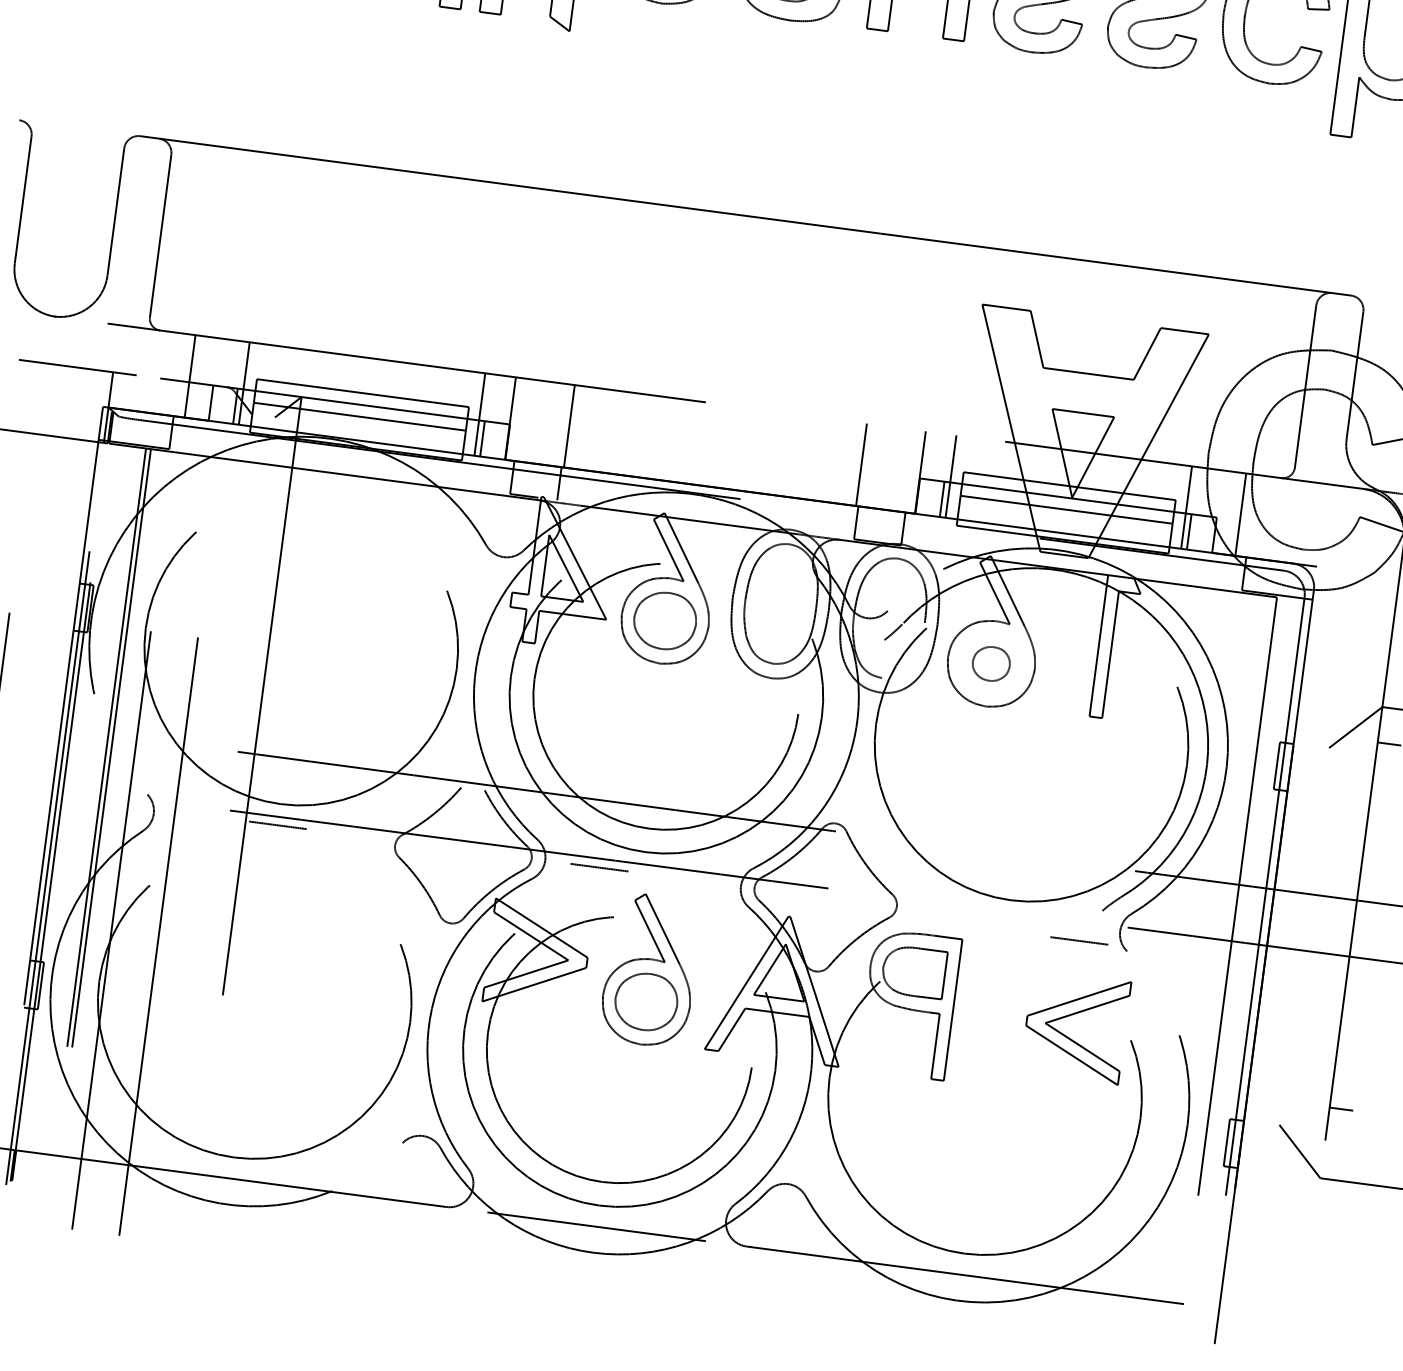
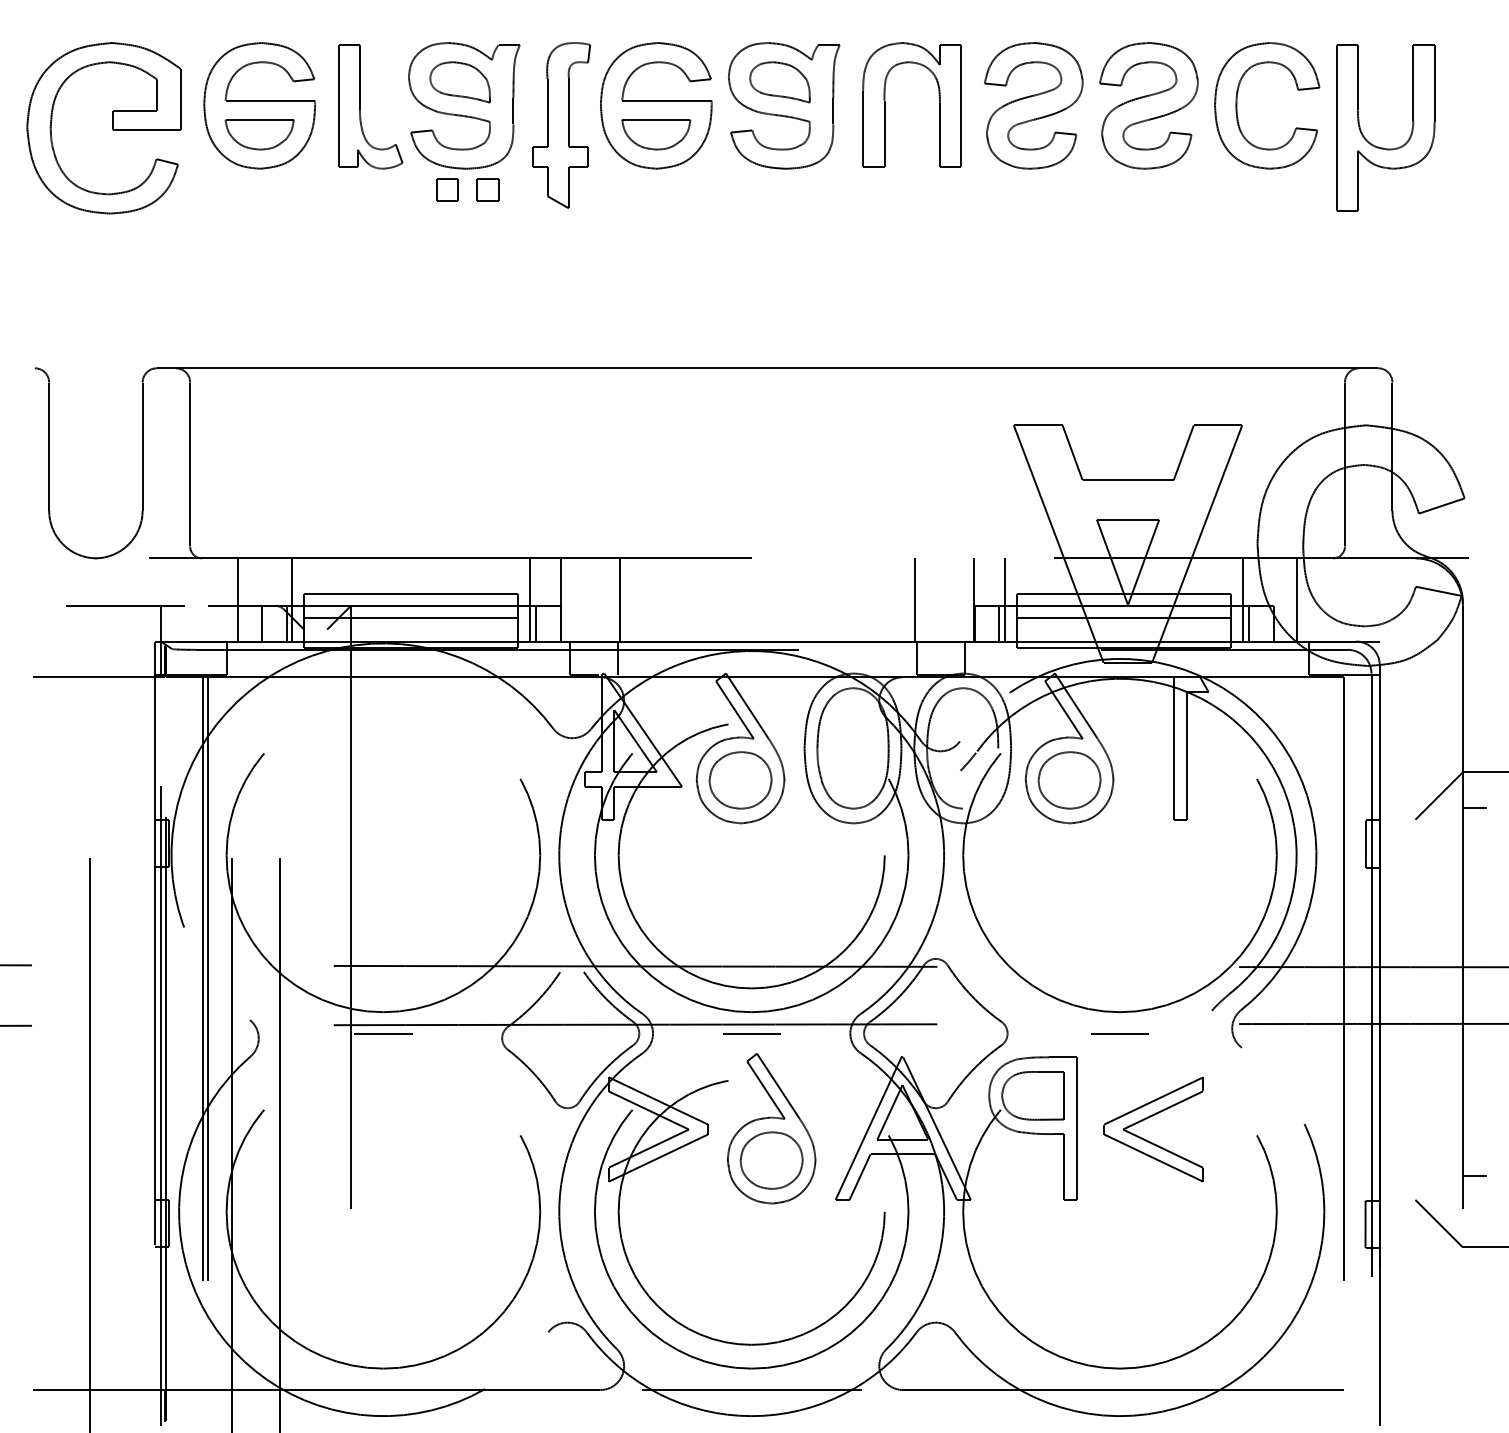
part: (991, 663) -> (1069, 780), size x1.67
line: (599, 867) -> (751, 1033), moved
line: (1078, 940) -> (1119, 1033), moved
part: (1072, 1015) -> (1148, 1118), moved

